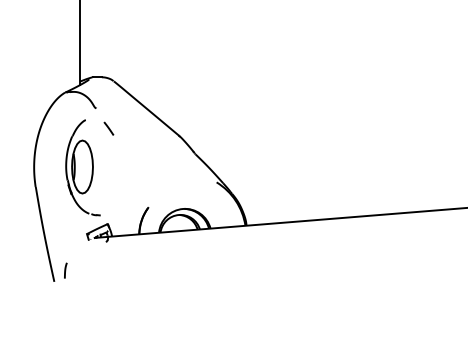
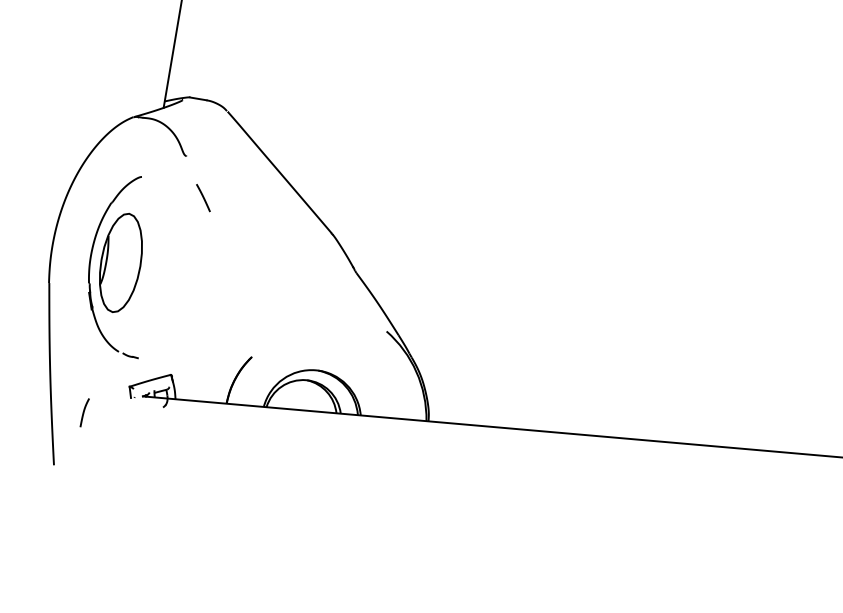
part: (82, 167) -> (120, 263), moved
line: (65, 270) -> (84, 412), moved

